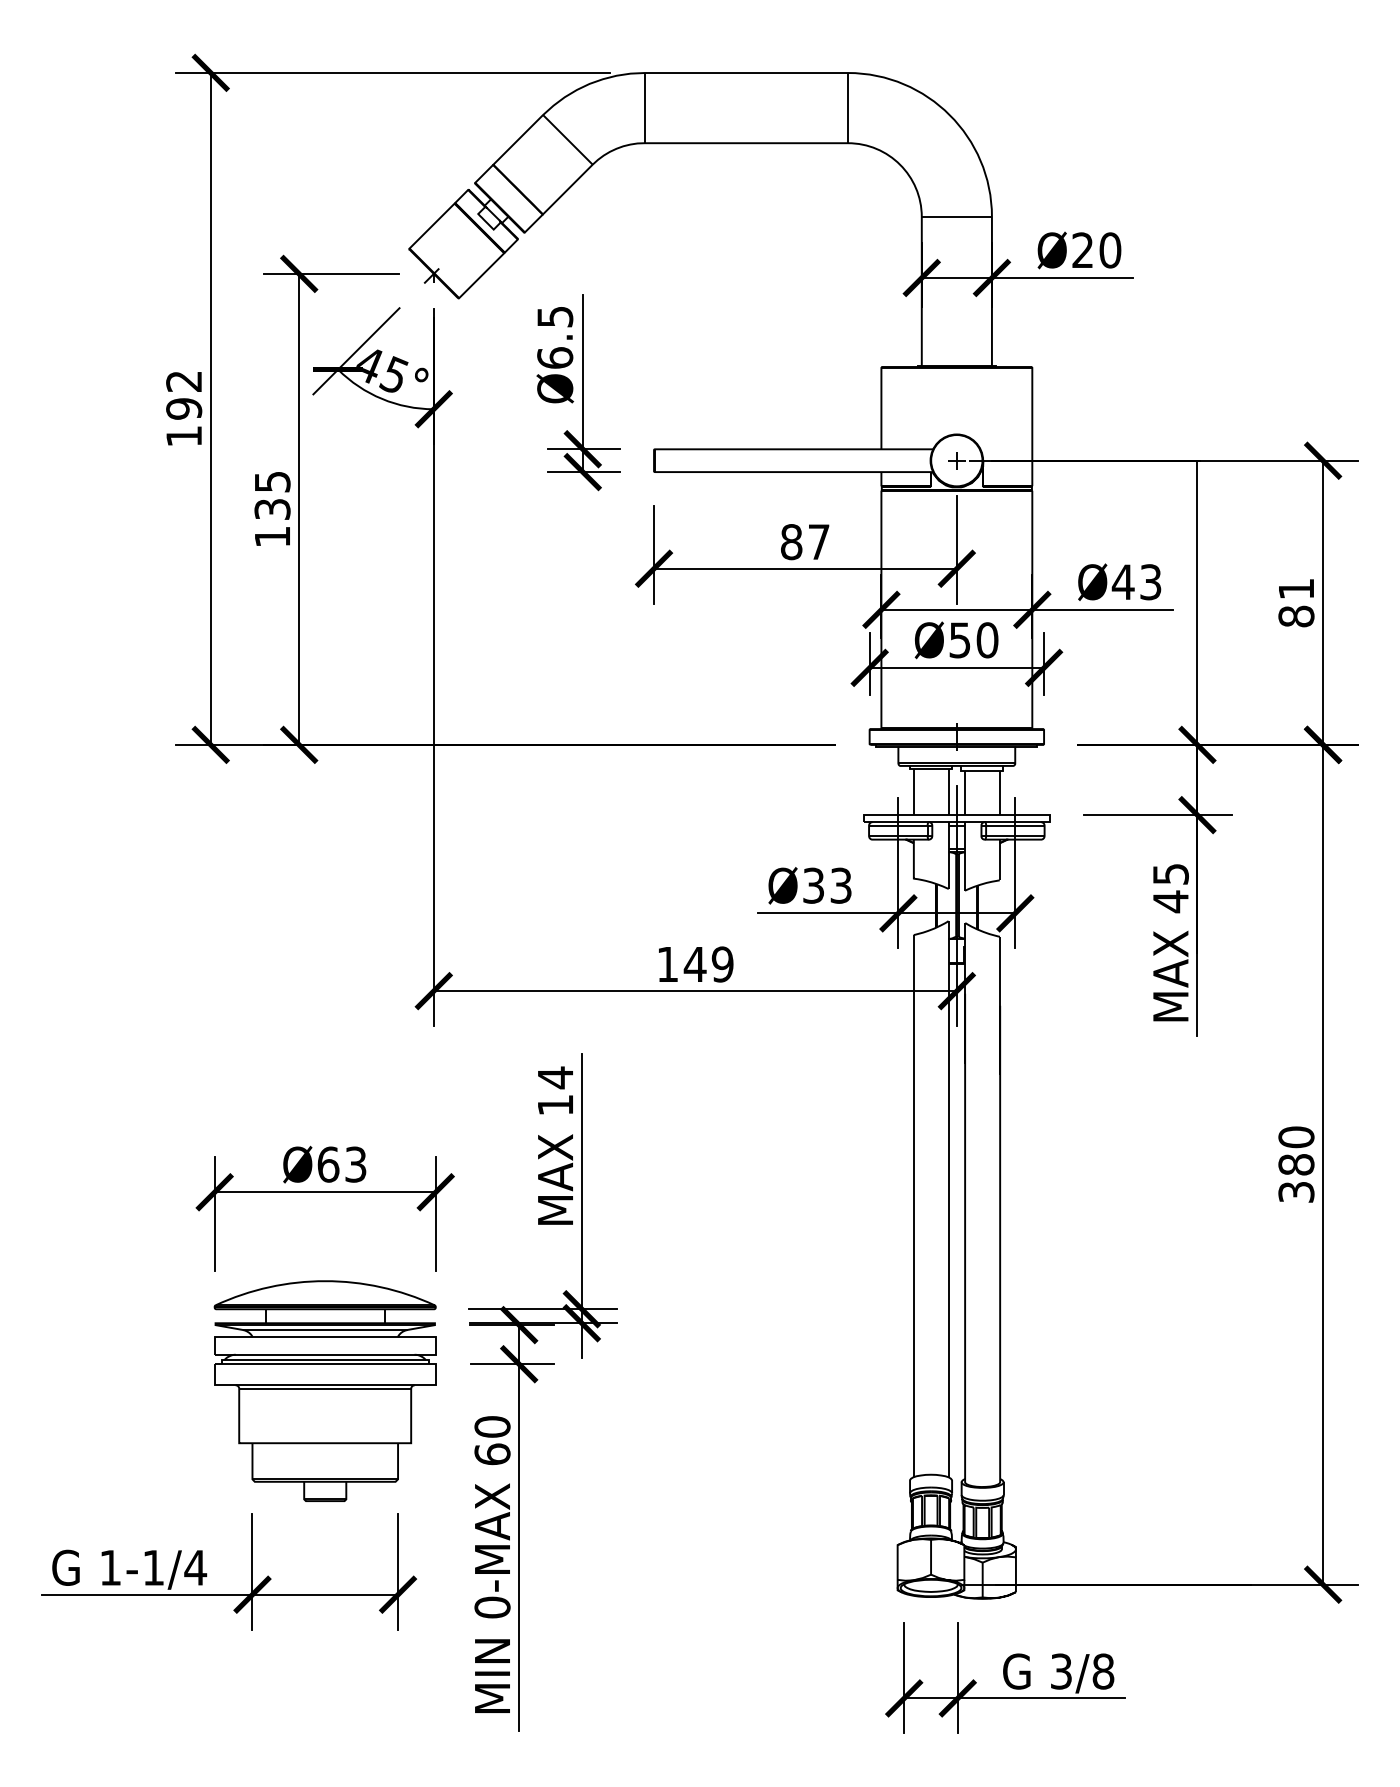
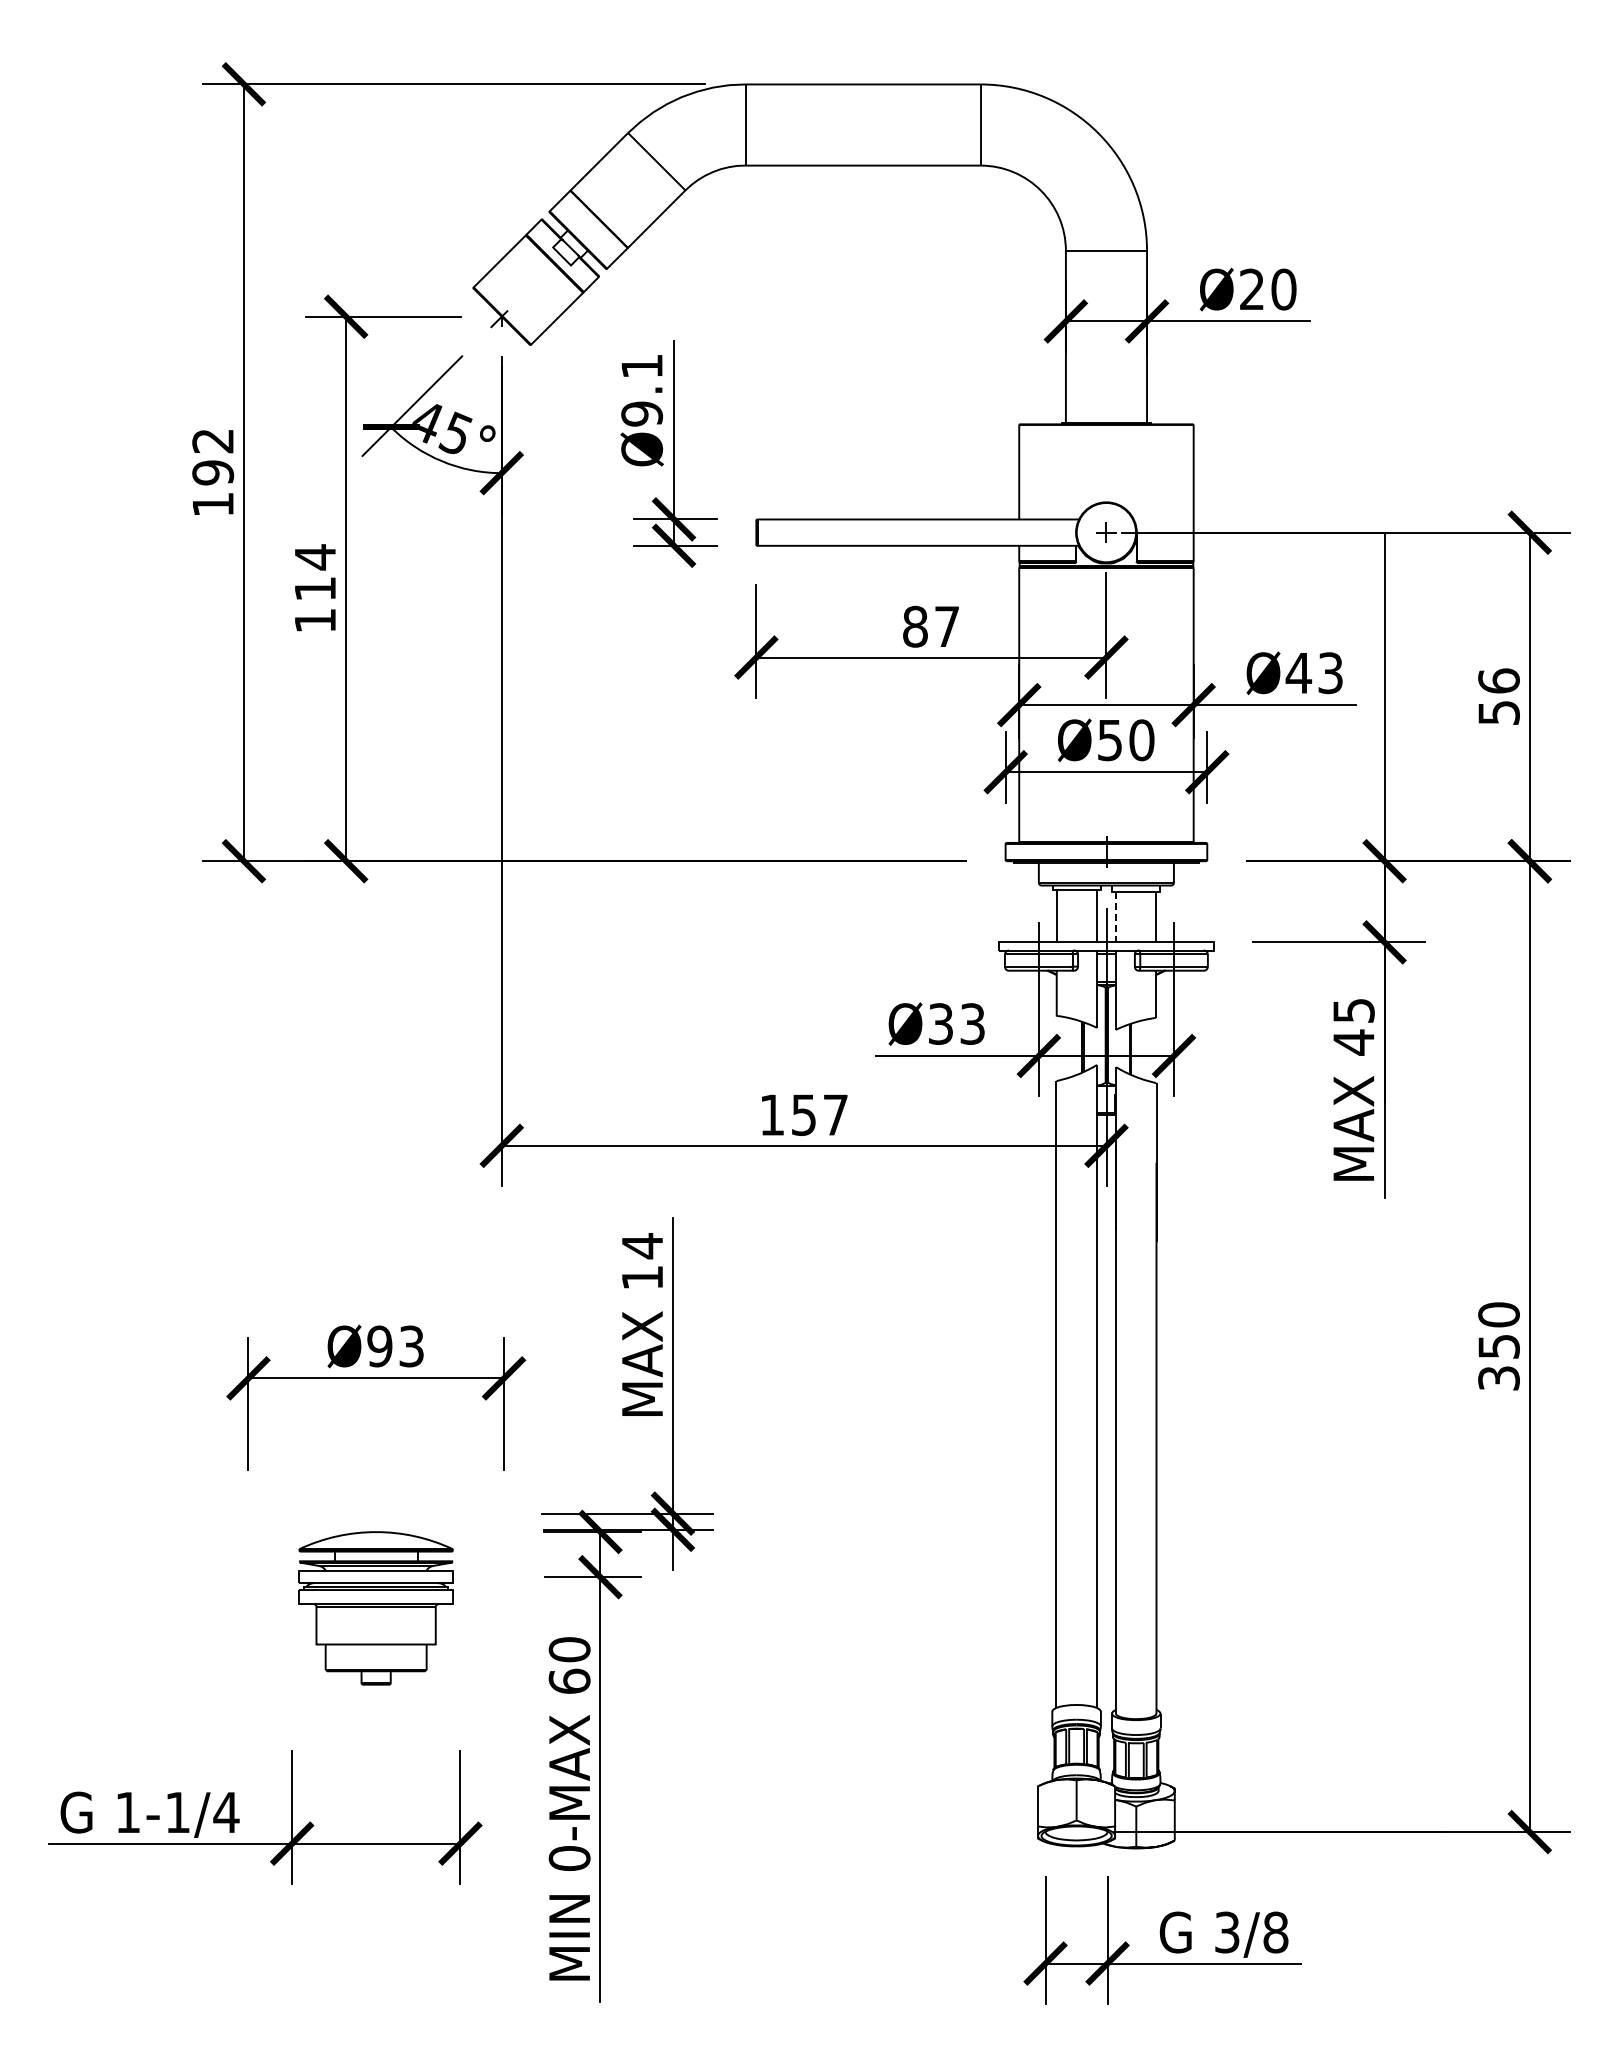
text: (555, 337) -> (642, 390), Ø6.5 -> Ø9.1
text: (272, 495) -> (315, 572), 135 -> 114
text: (1295, 602) -> (1498, 696), 81 -> 56
line: (964, 793) -> (1115, 917), solid -> dashed
text: (708, 964) -> (819, 1115), 149 -> 157
text: (328, 1164) -> (379, 1346), Ø63 -> Ø93
text: (1295, 1164) -> (1498, 1346), 380 -> 350
part: (324, 1391) -> (375, 1608), size x0.6

